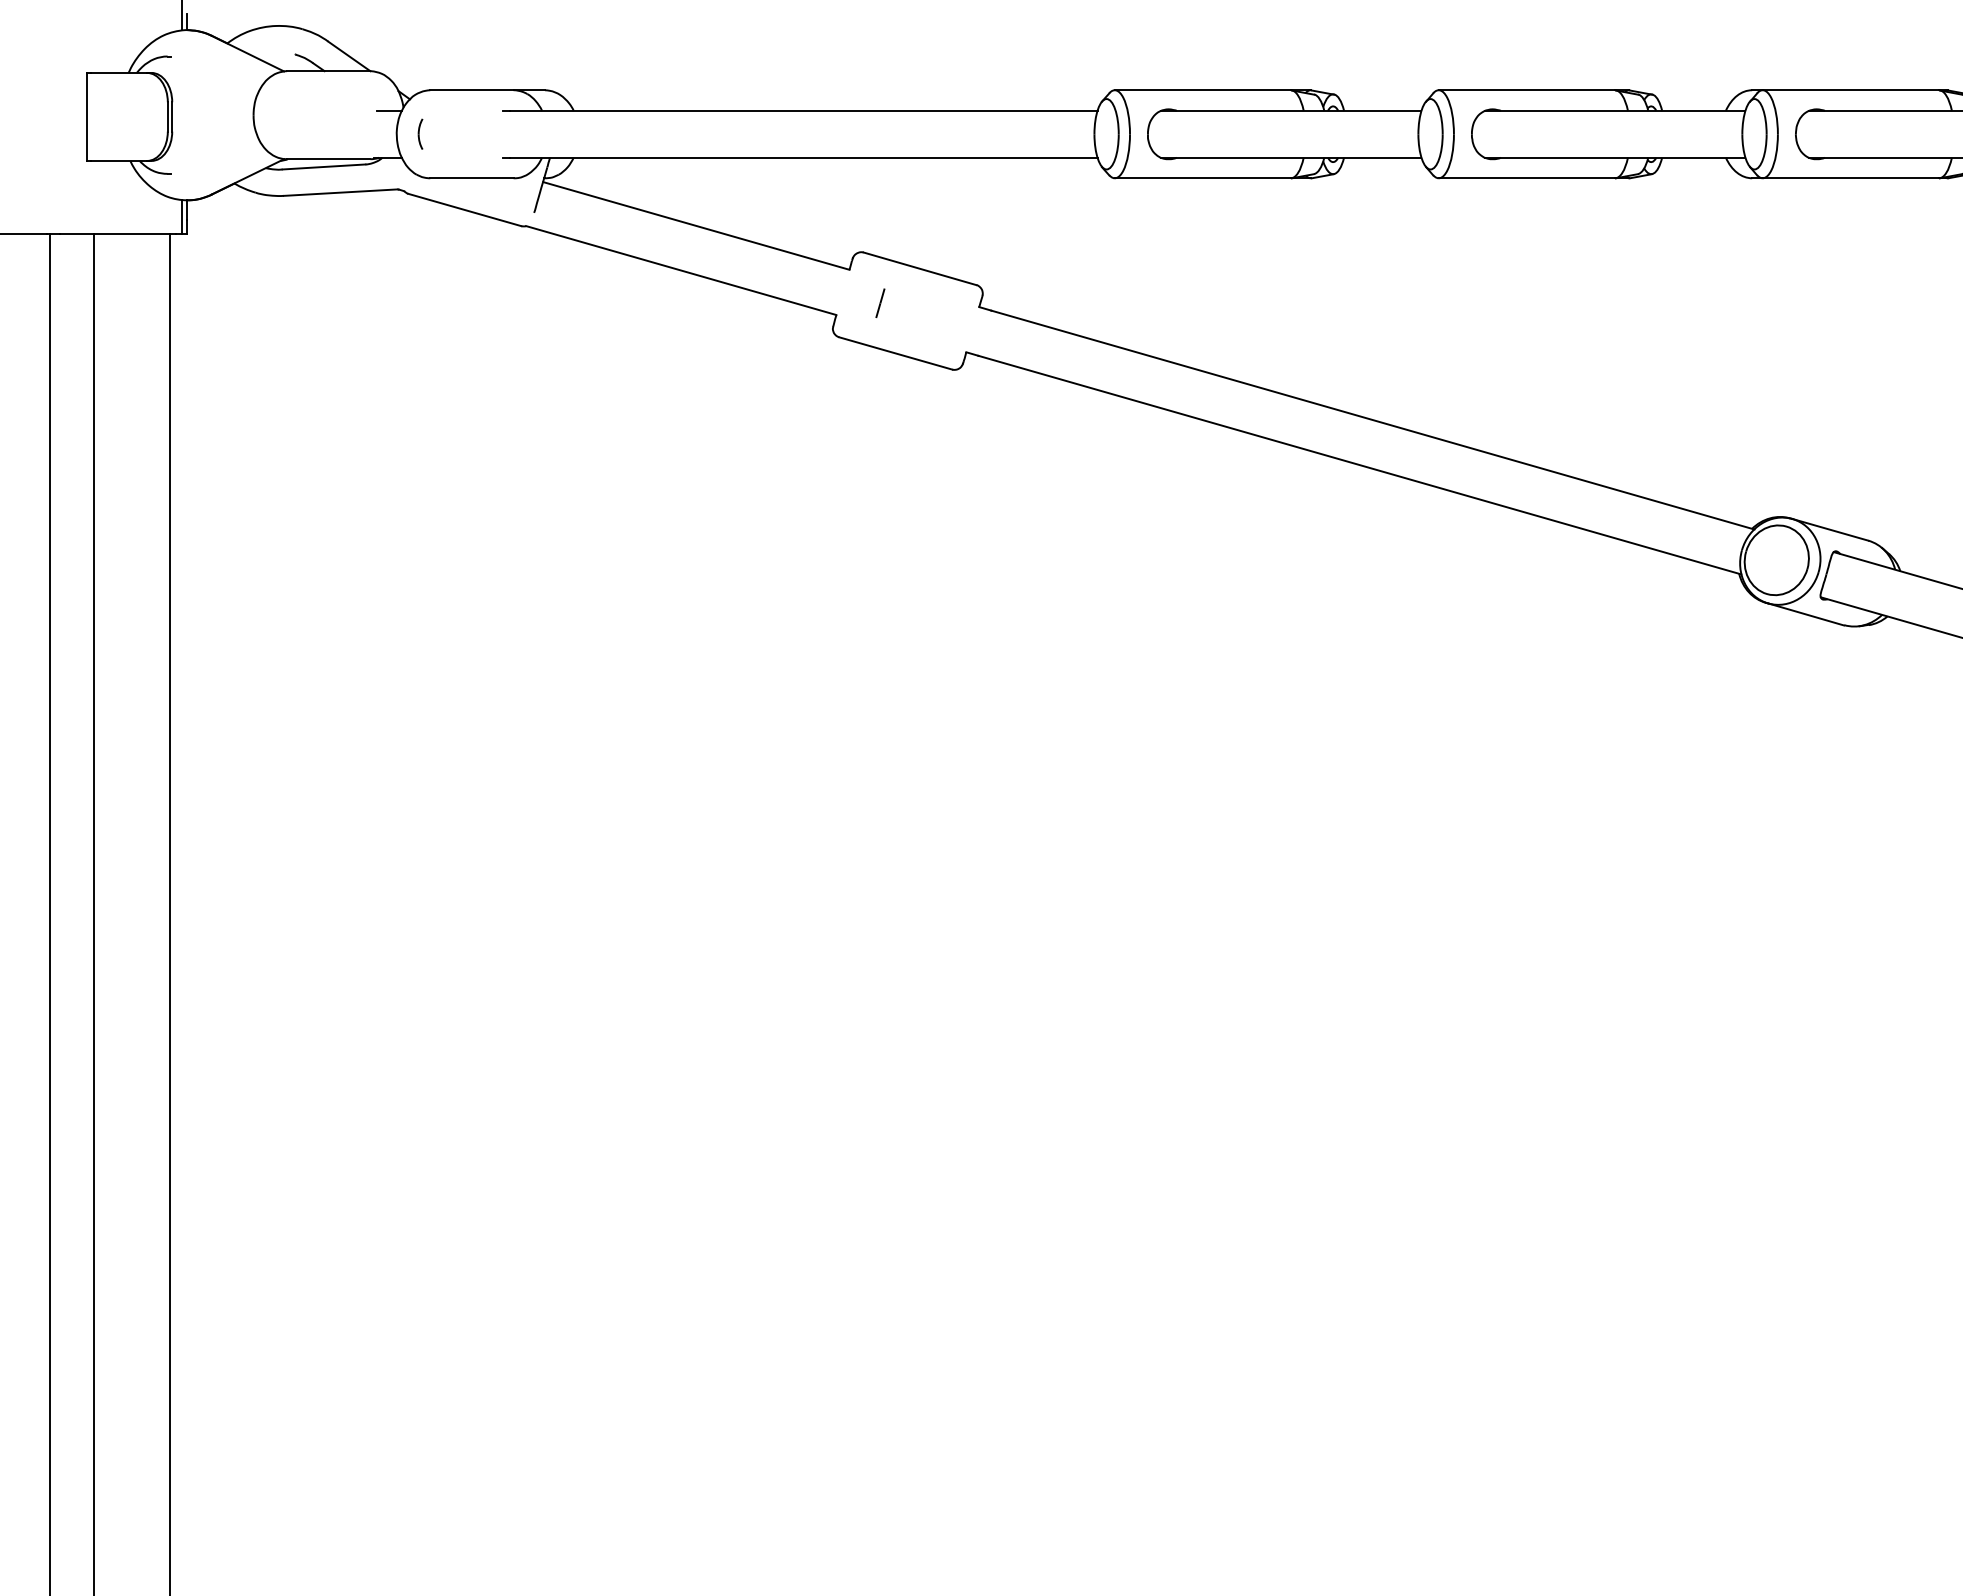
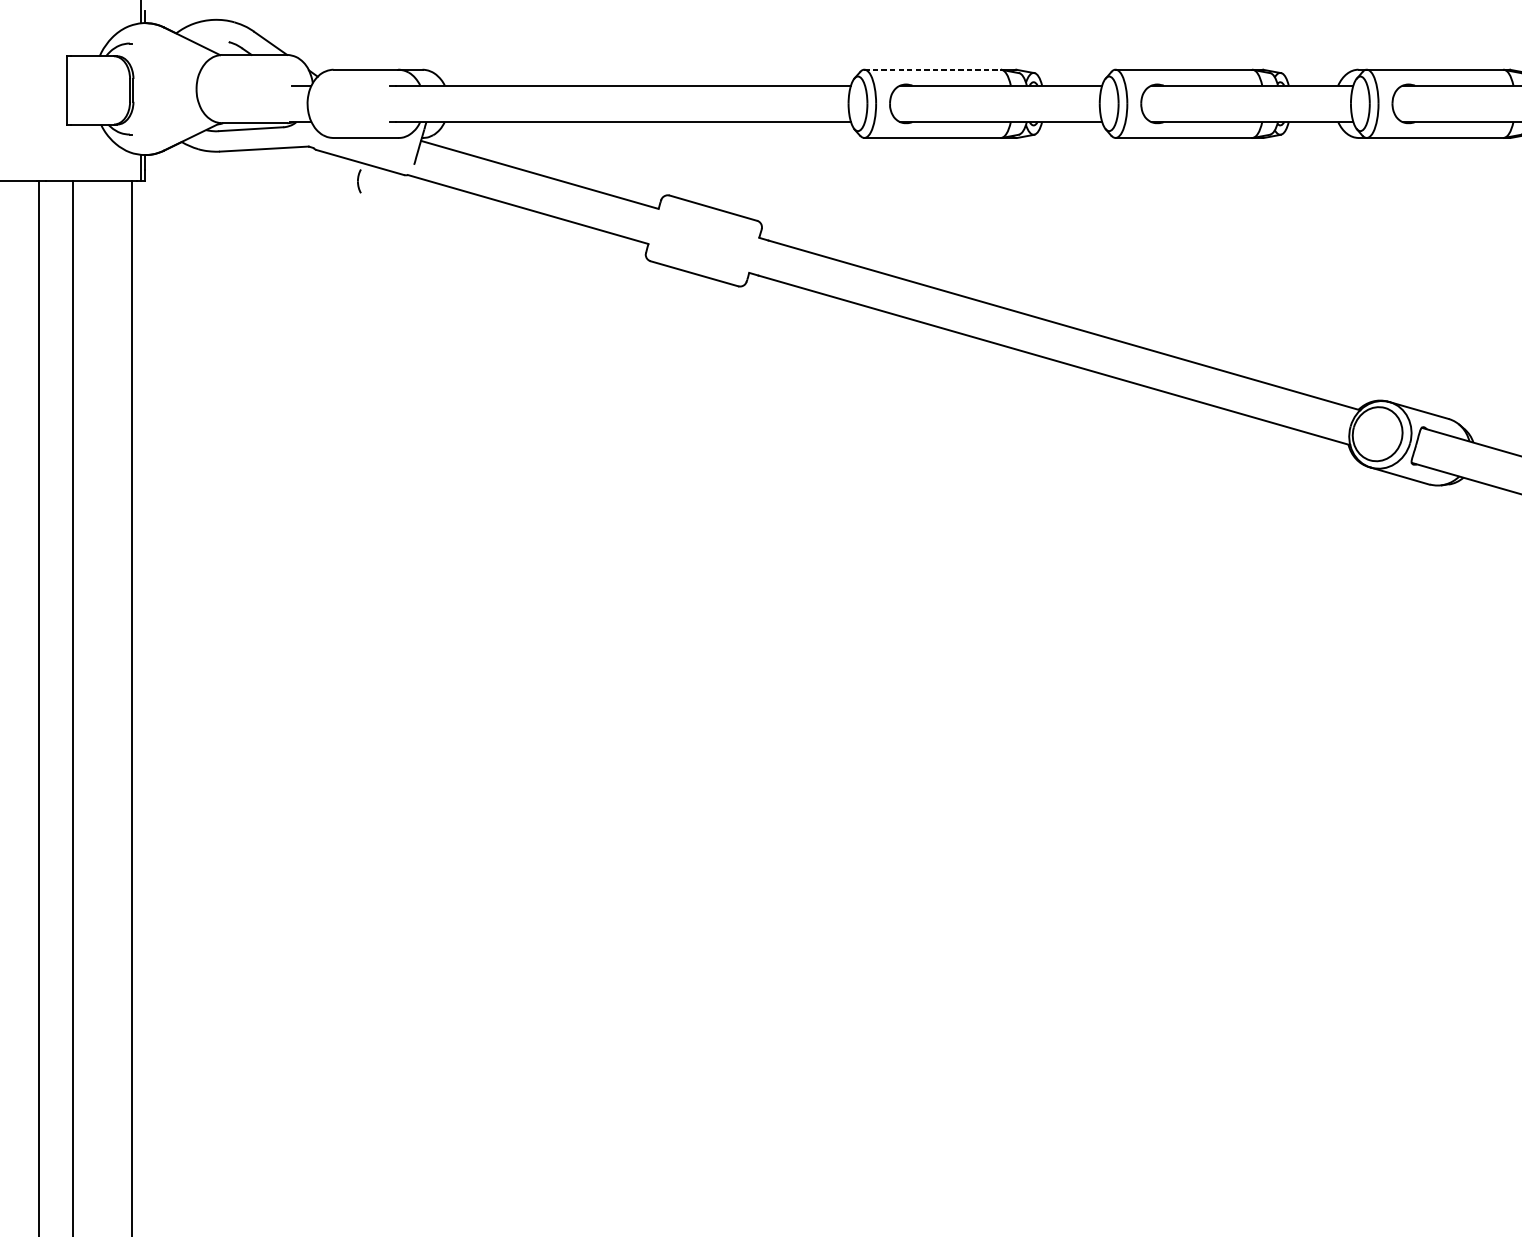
line: (1203, 90) -> (933, 69), solid -> dashed
part: (420, 133) -> (359, 180), moved
line: (880, 302) -> (682, 234), removed

